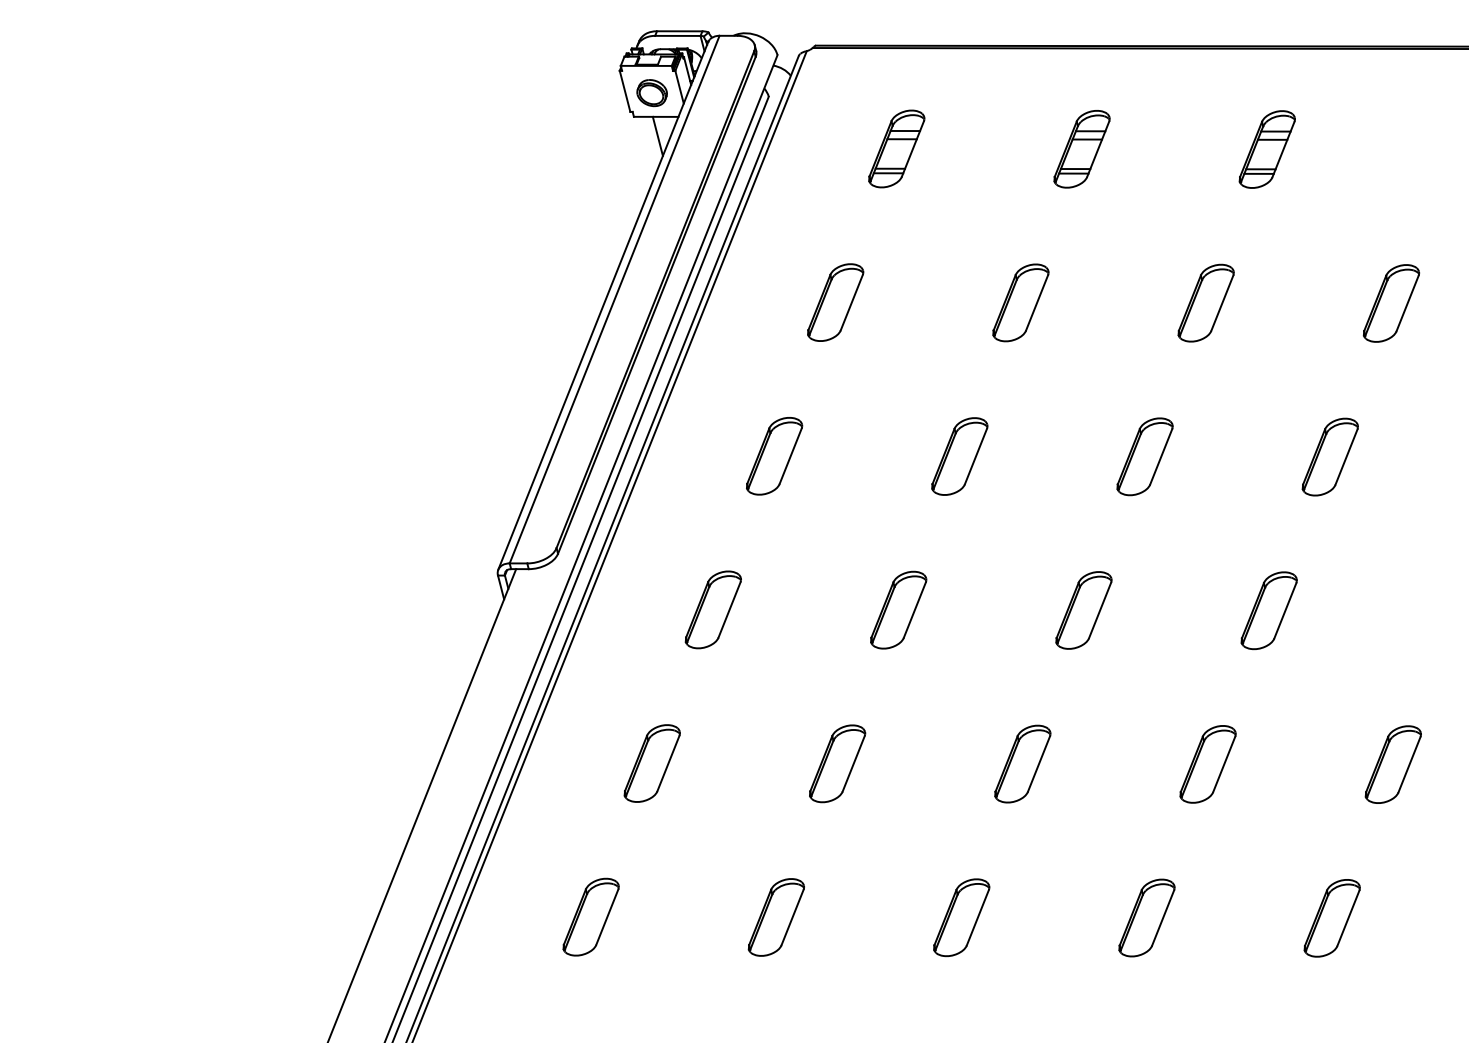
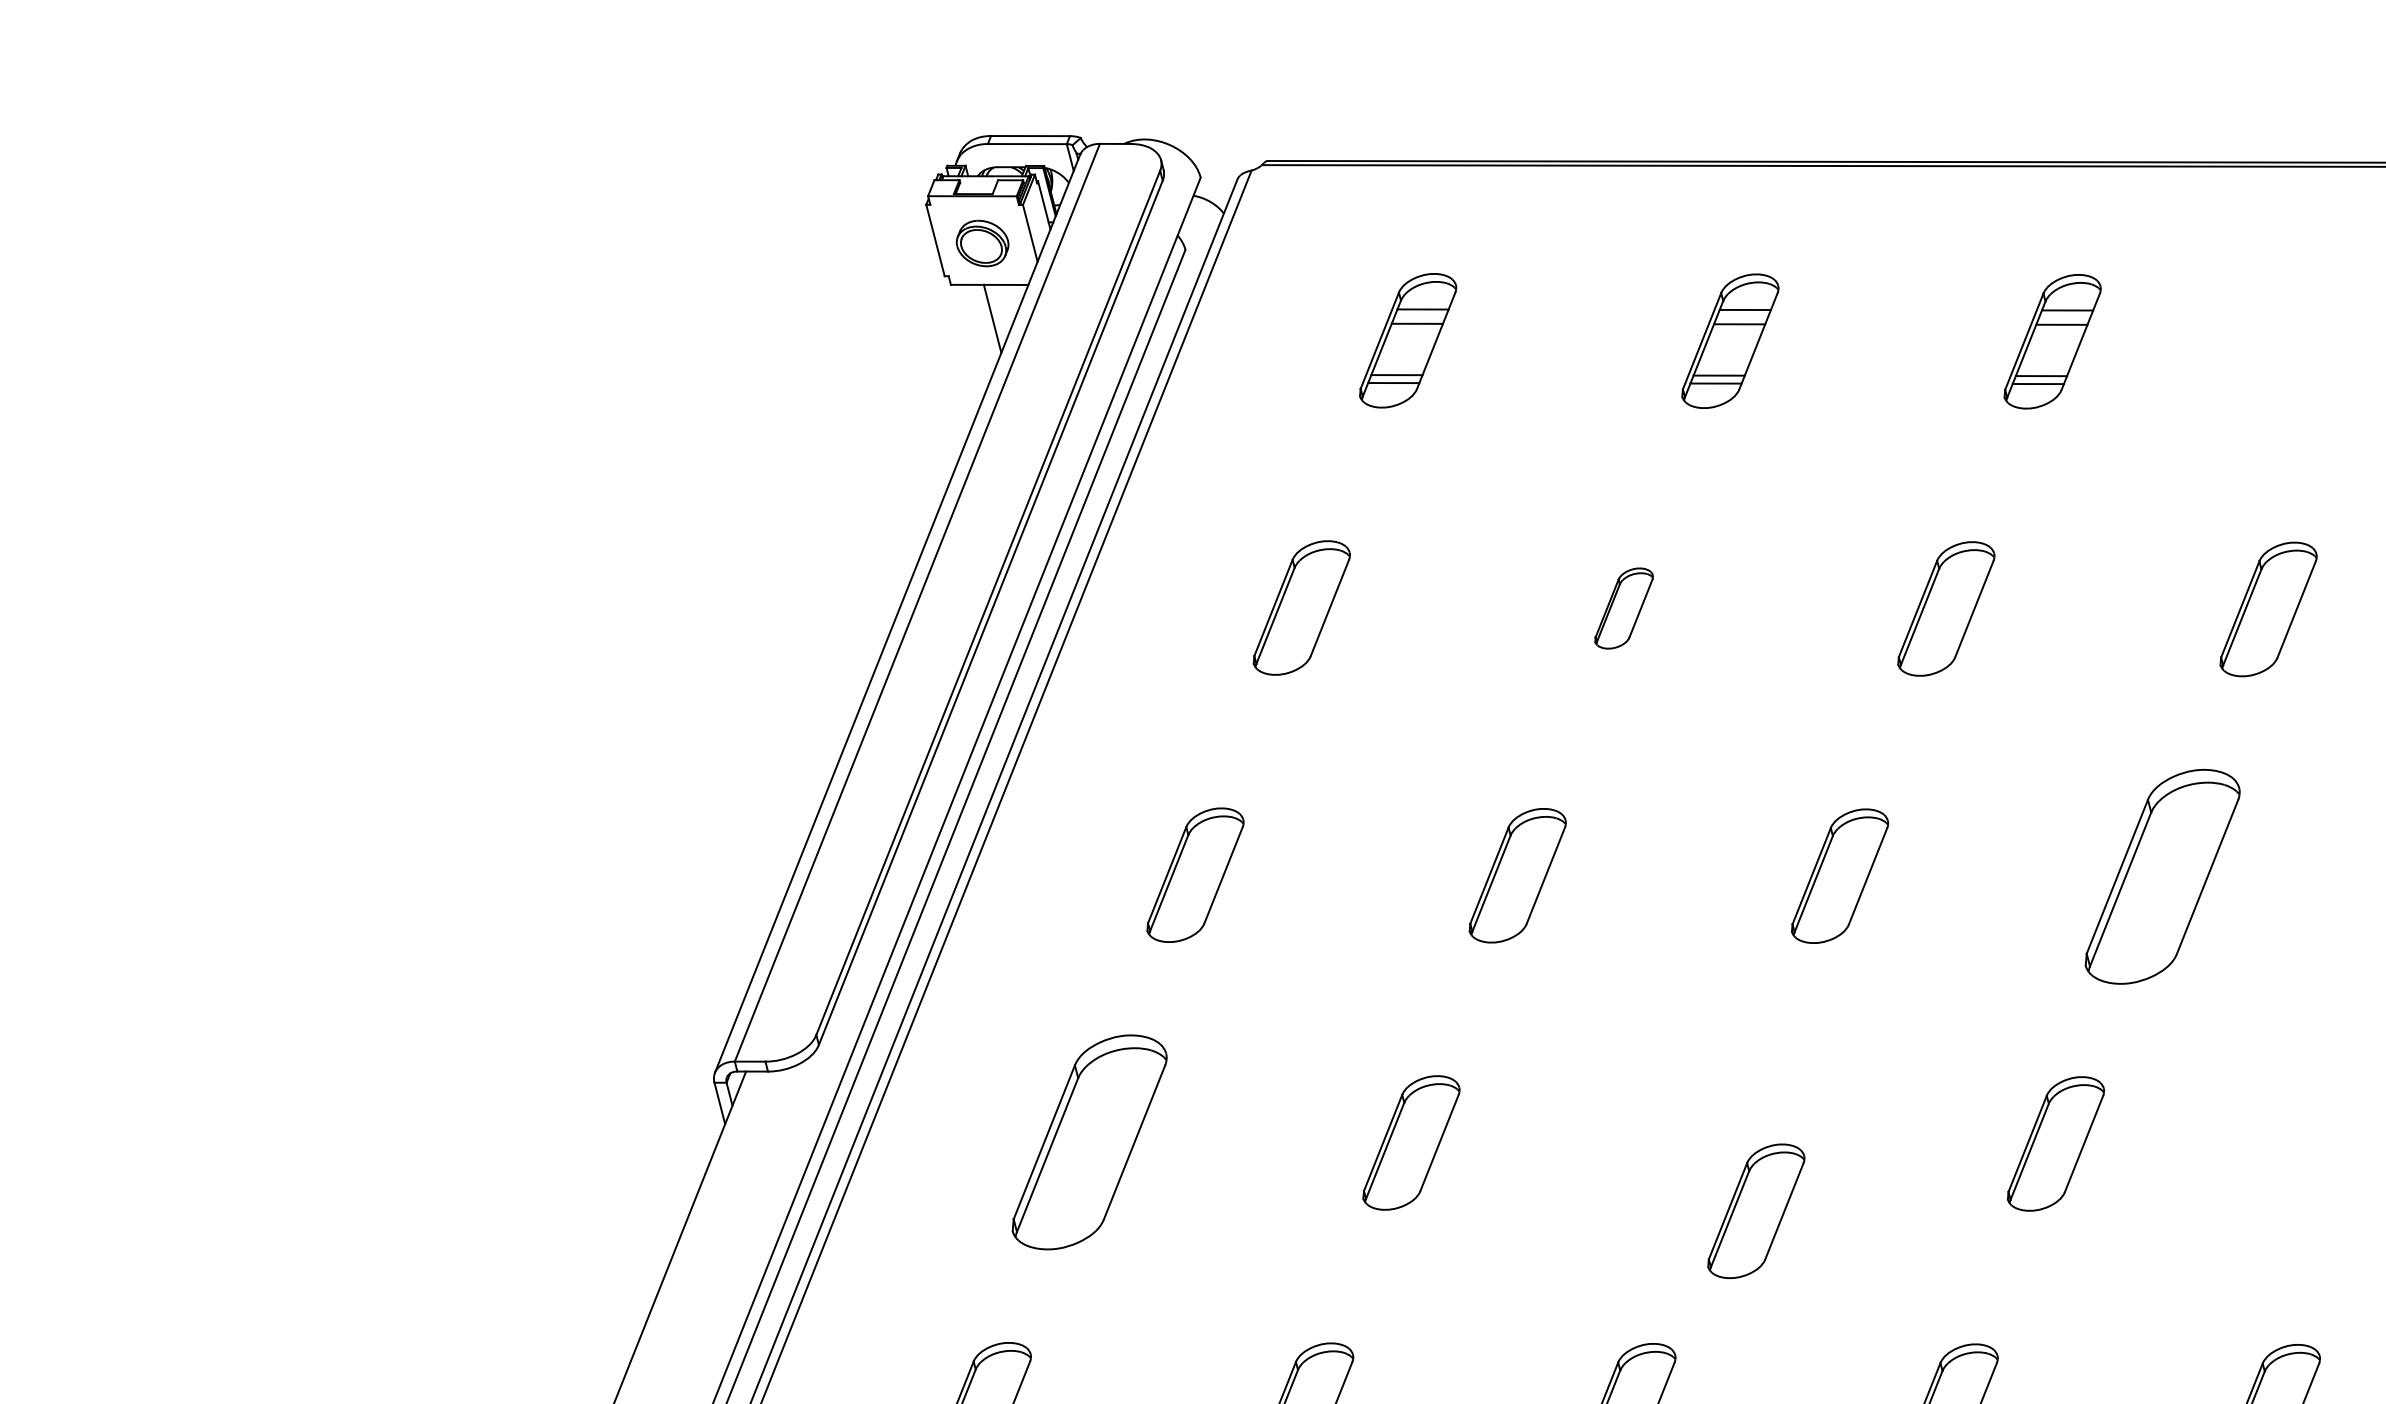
part: (1020, 302) -> (1623, 607), size x0.6
part: (1329, 456) -> (2160, 875), size x1.6
part: (712, 609) -> (1087, 1141), size x1.6
part: (1083, 610) -> (1755, 1211), moved

